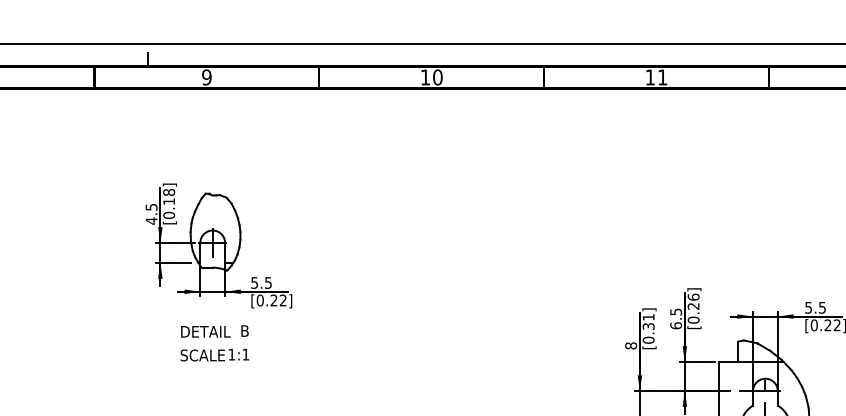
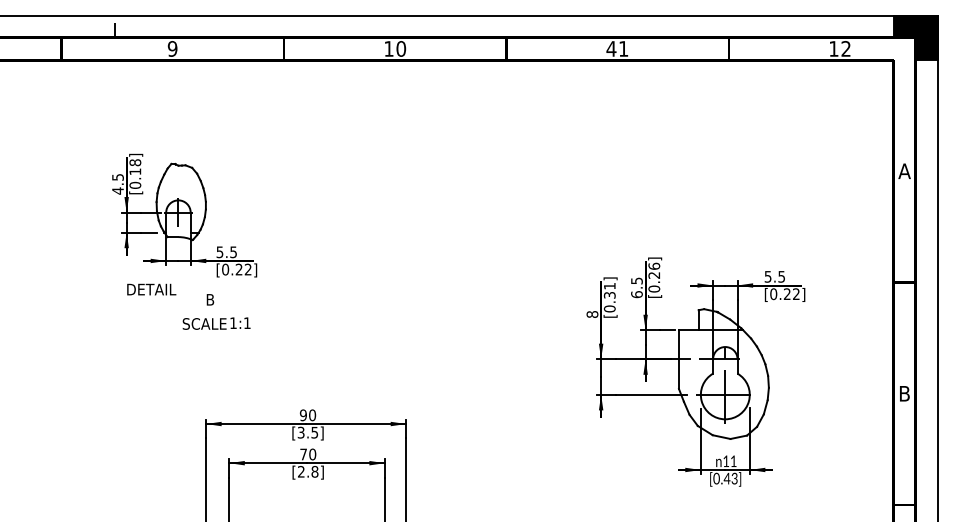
text: (650, 77) -> (611, 48), 11 -> 41
text: (205, 331) -> (151, 289), moved
text: (214, 354) -> (216, 323), moved

